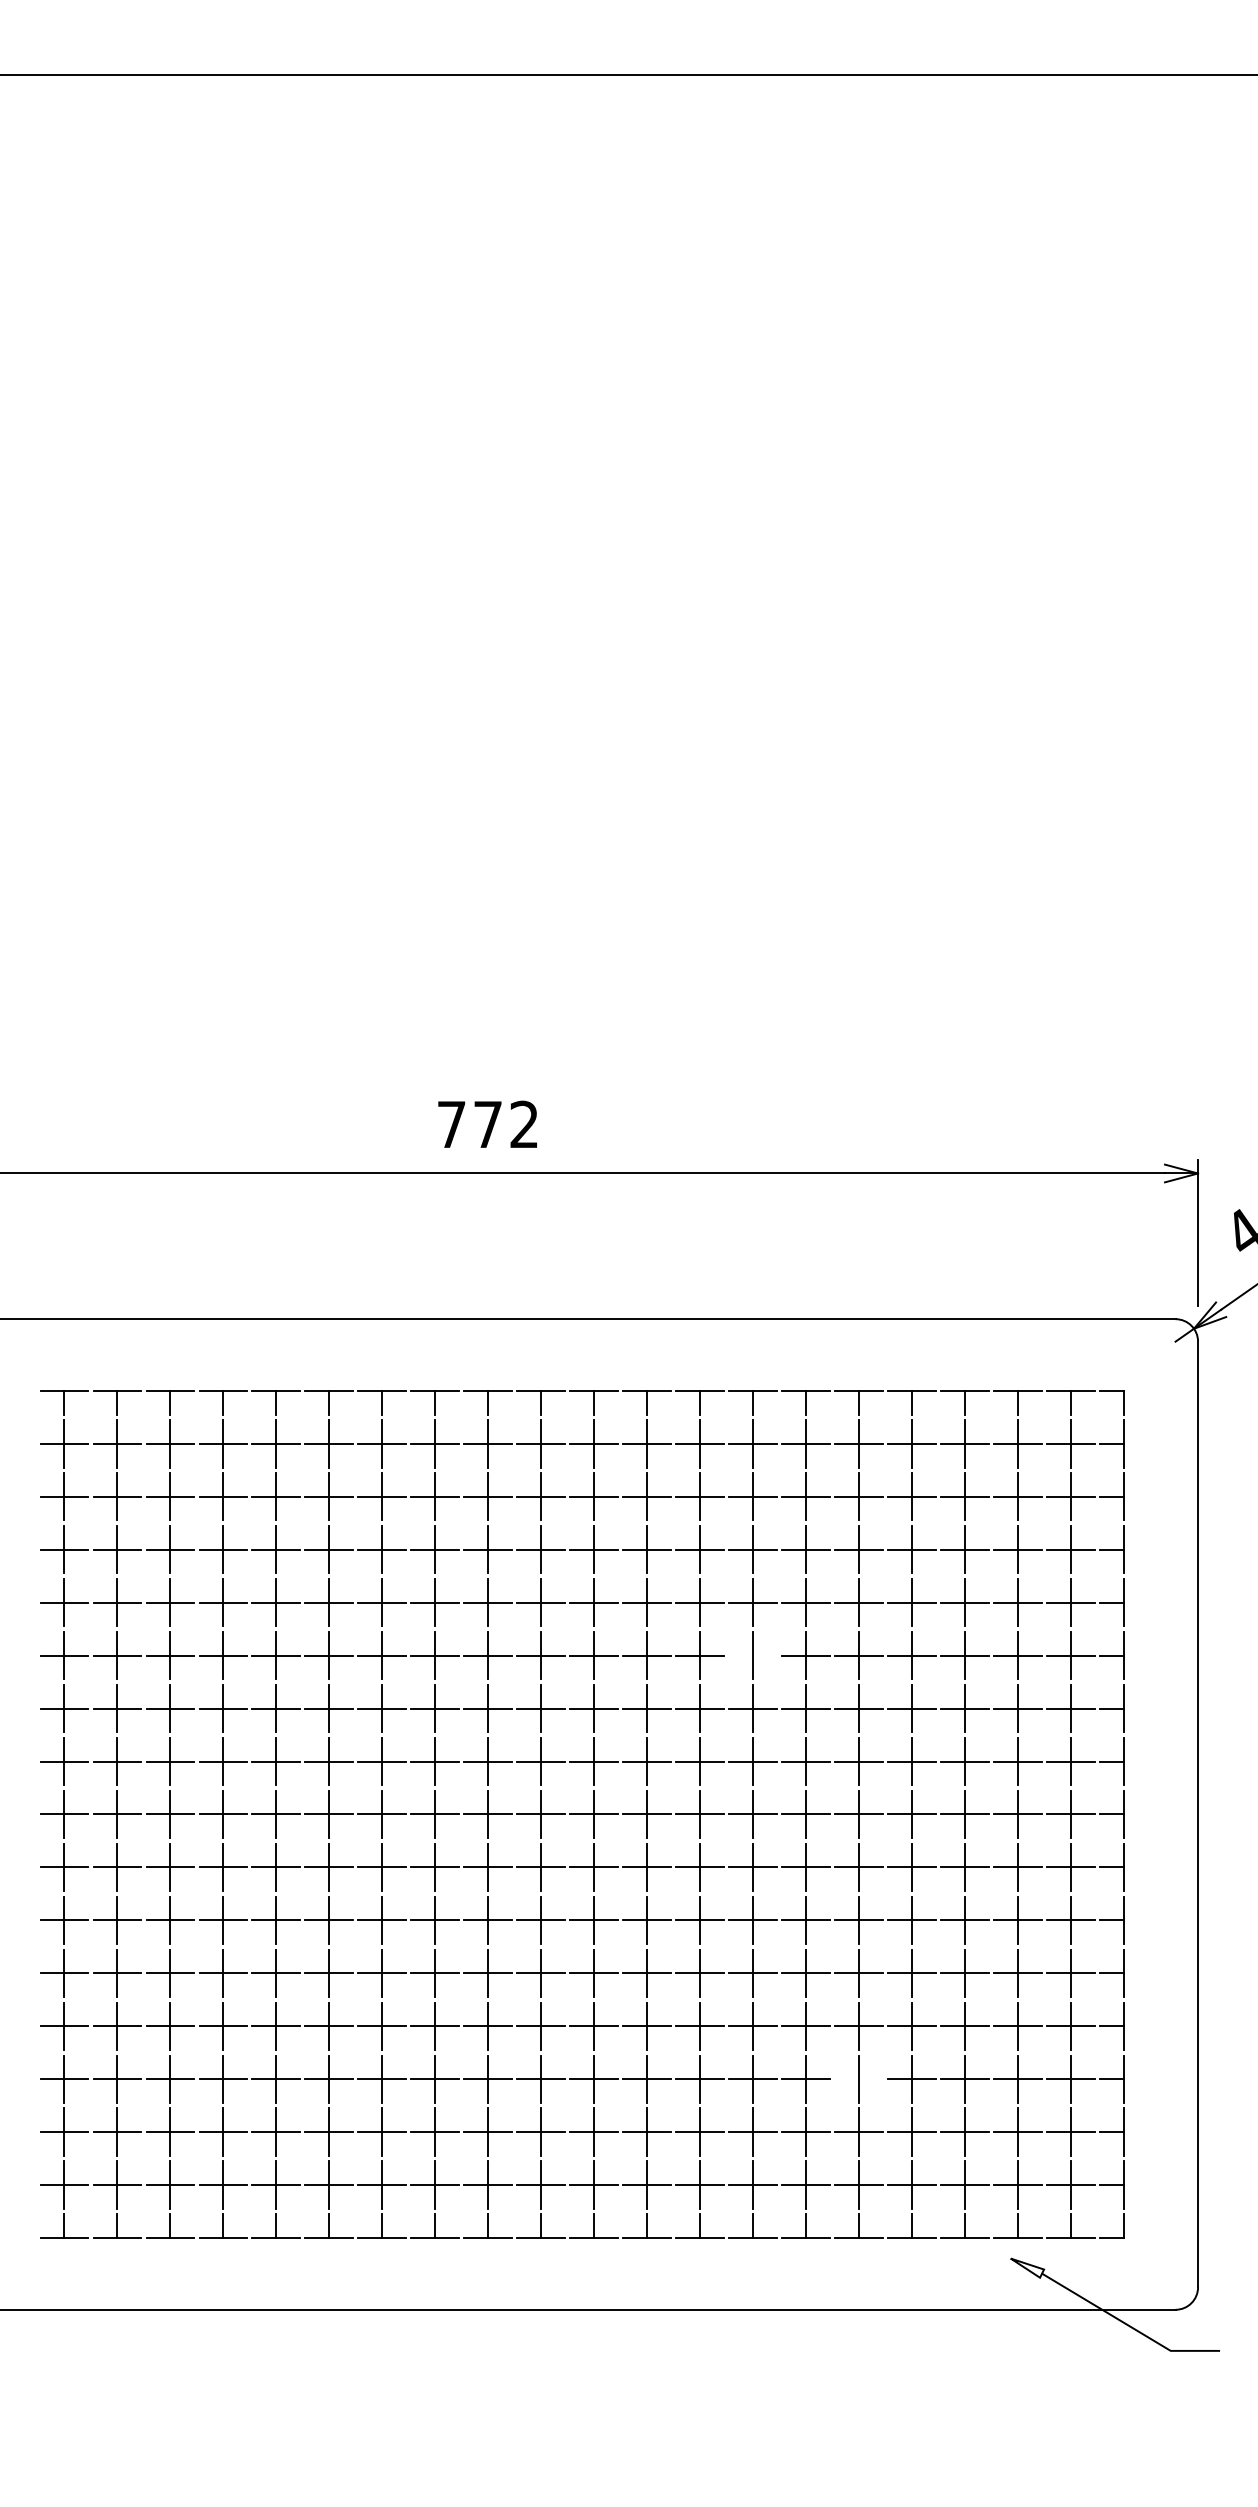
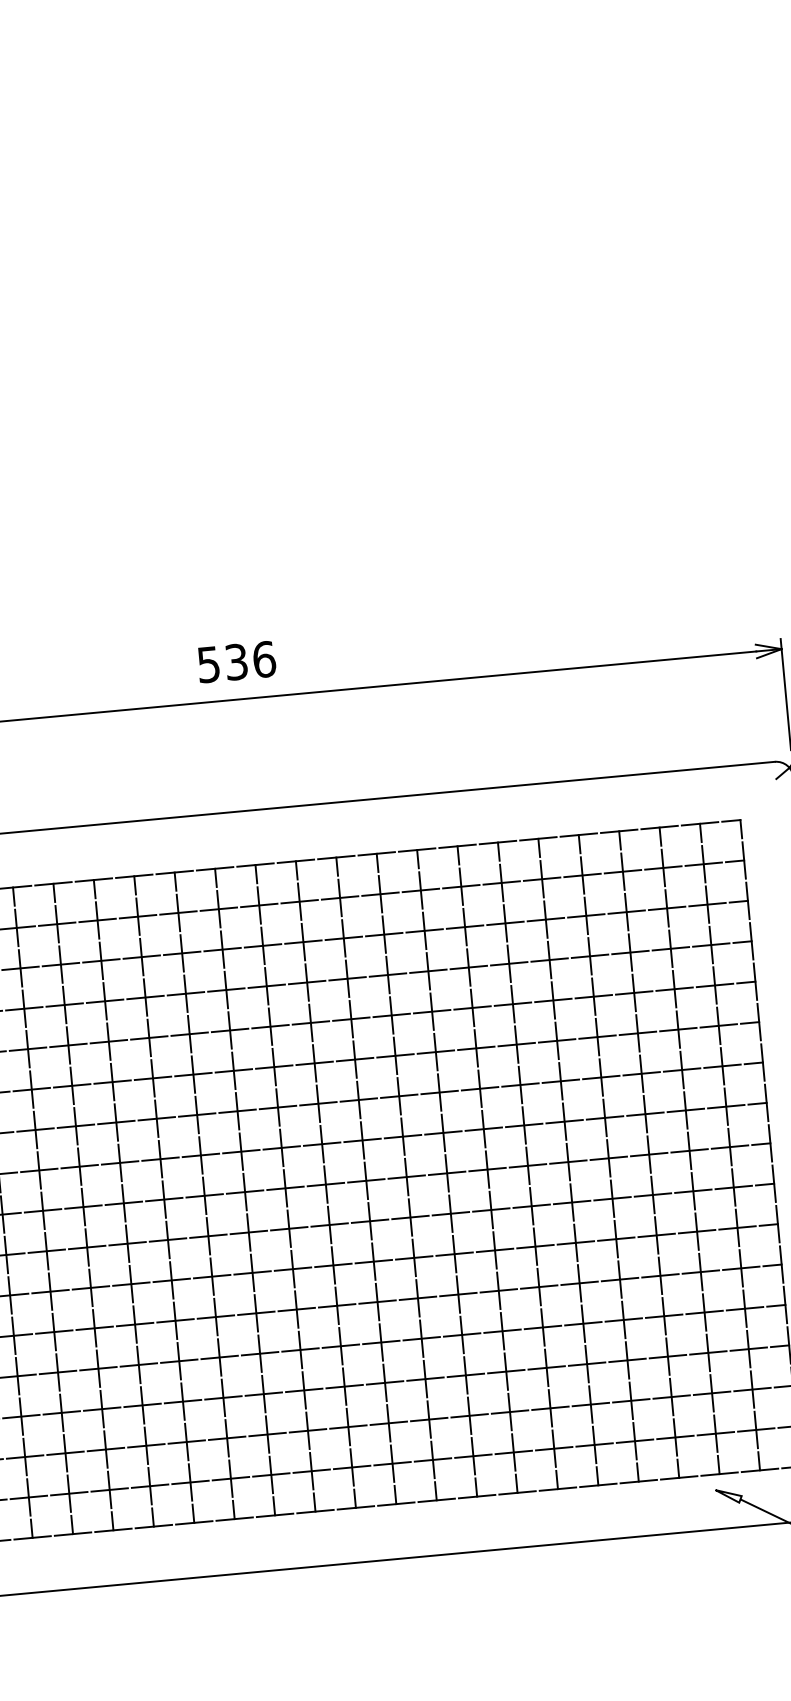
text: (488, 1124) -> (236, 661), 772 -> 536
line: (752, 1655) -> (475, 1048), added
line: (858, 2079) -> (586, 1364), added

